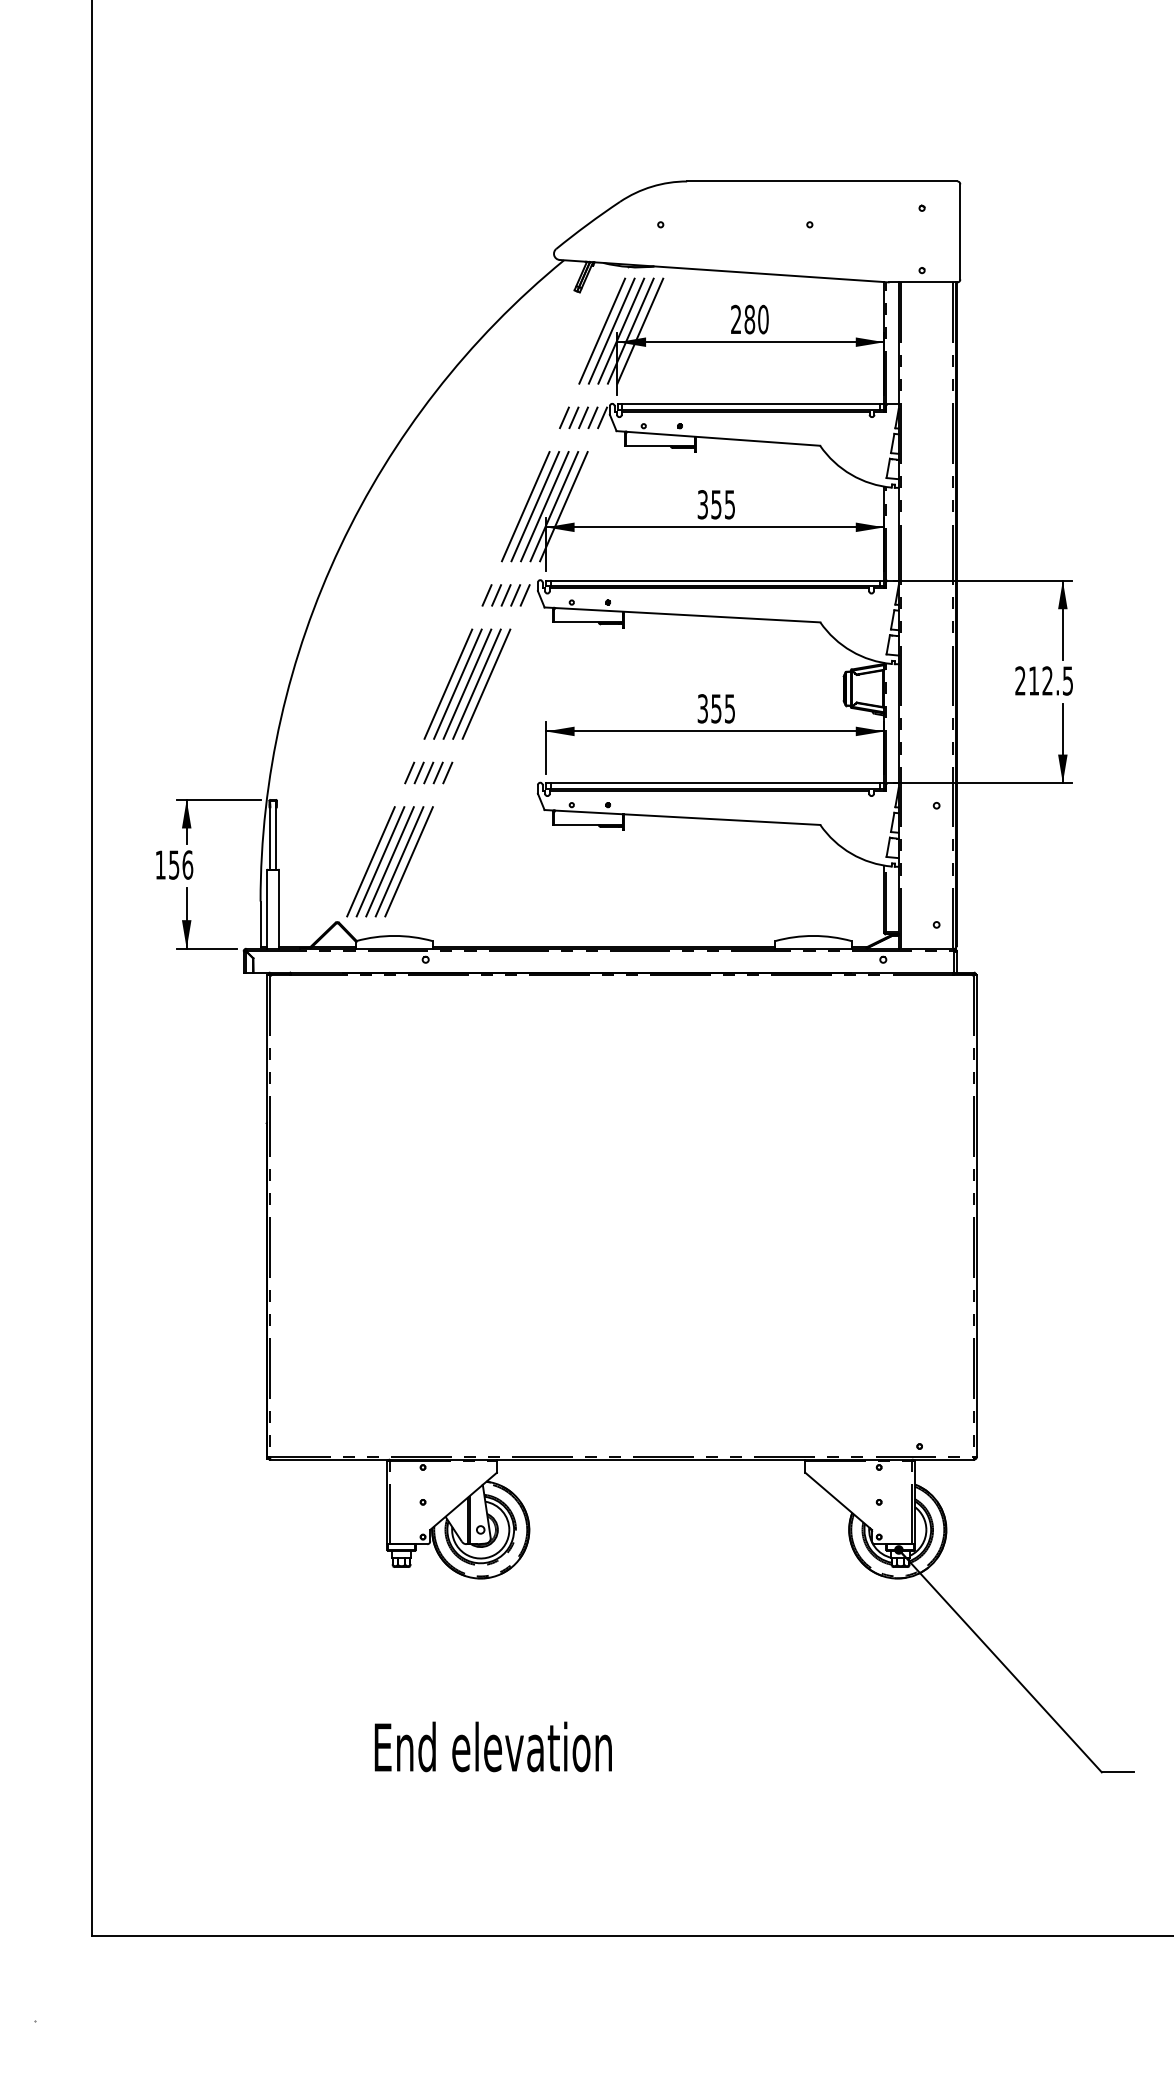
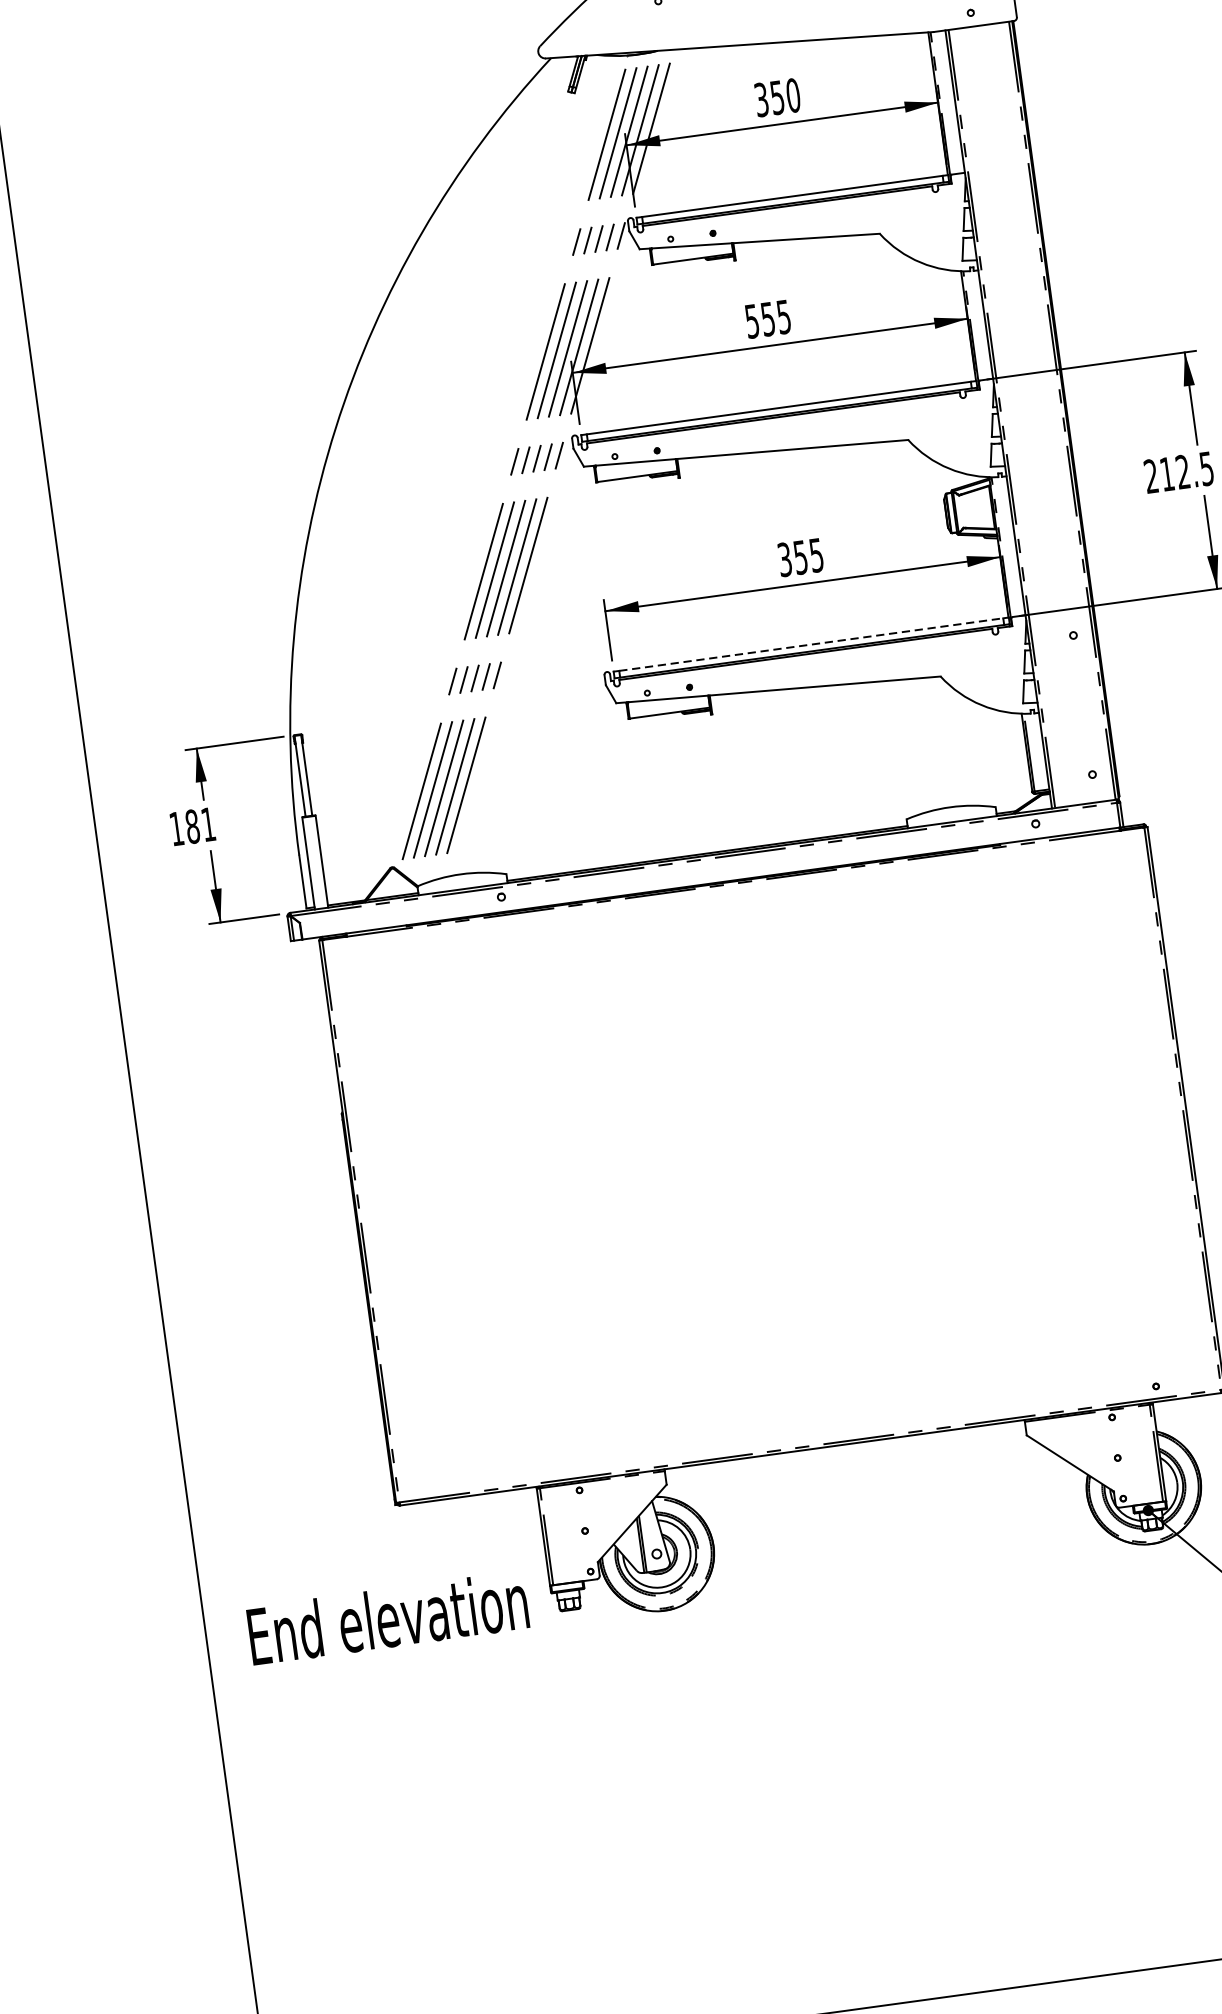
text: (743, 319) -> (770, 98), 280 -> 350
text: (702, 504) -> (751, 321), 355 -> 555
line: (715, 783) -> (811, 644), solid -> dashed
text: (181, 864) -> (201, 824), 156 -> 181
text: (492, 1746) -> (386, 1617), moved

